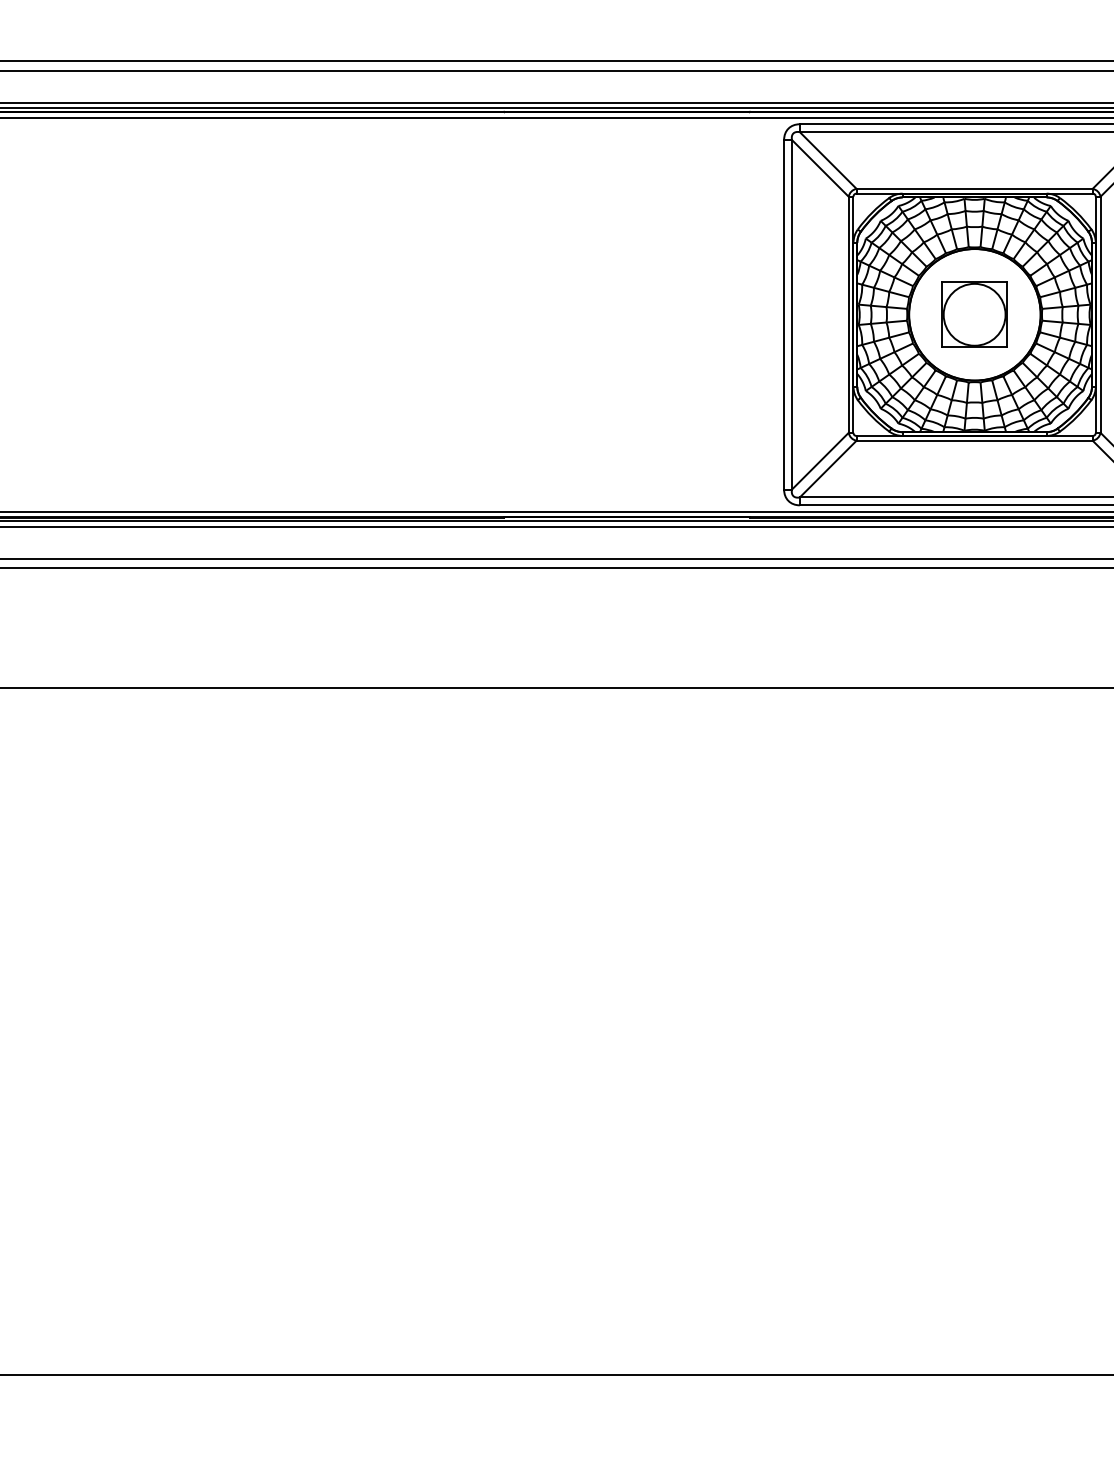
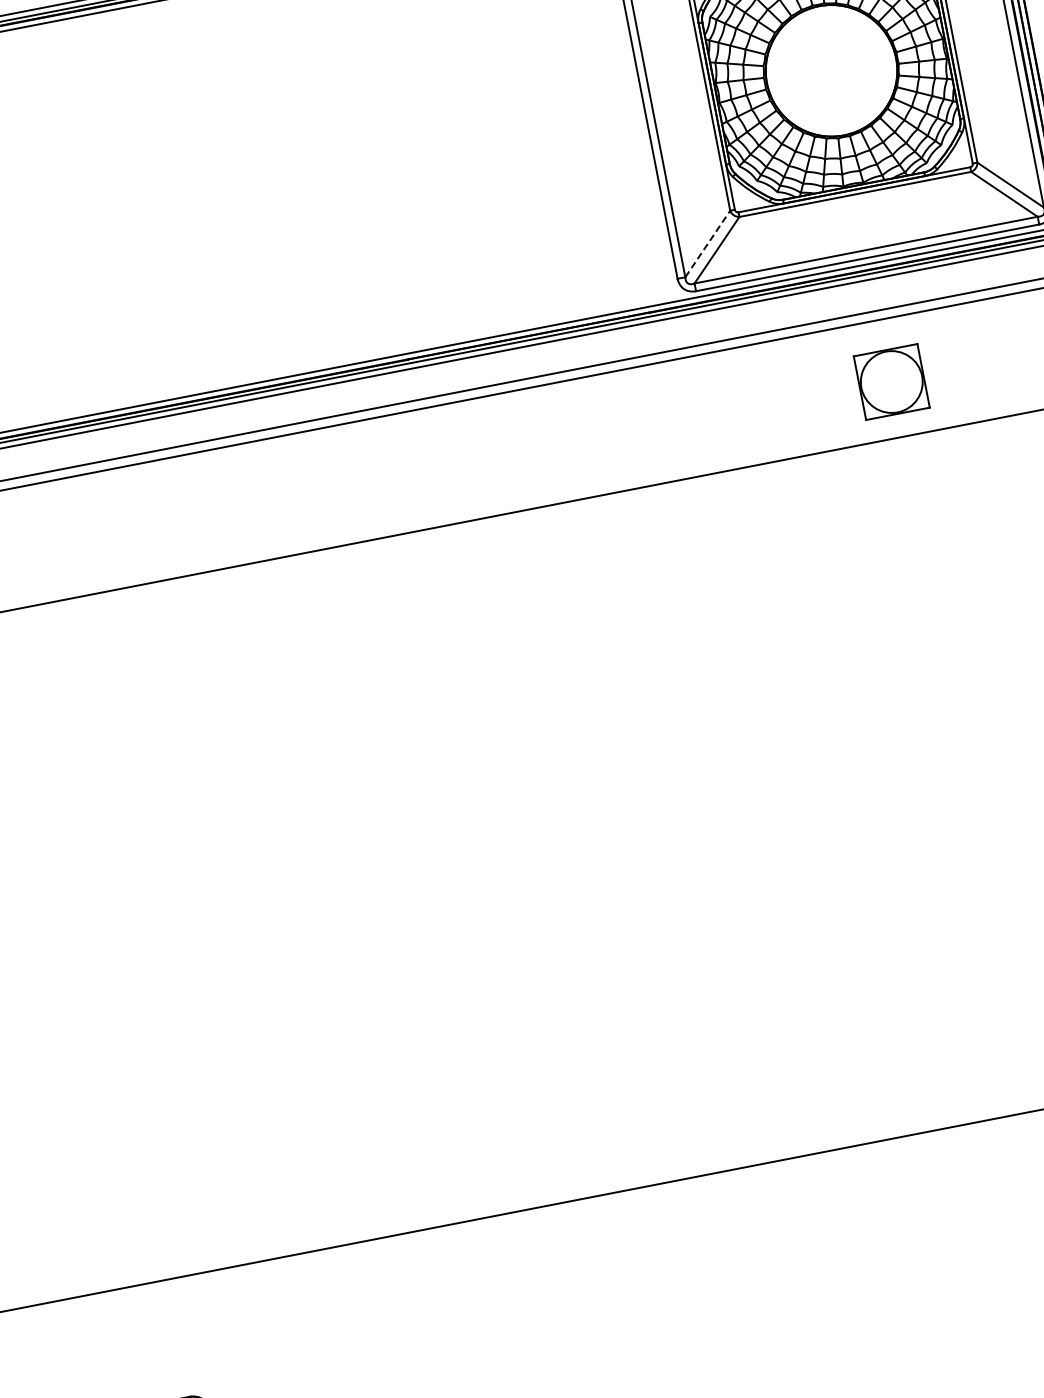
part: (974, 314) -> (891, 381), moved
line: (820, 460) -> (707, 243), solid -> dashed

